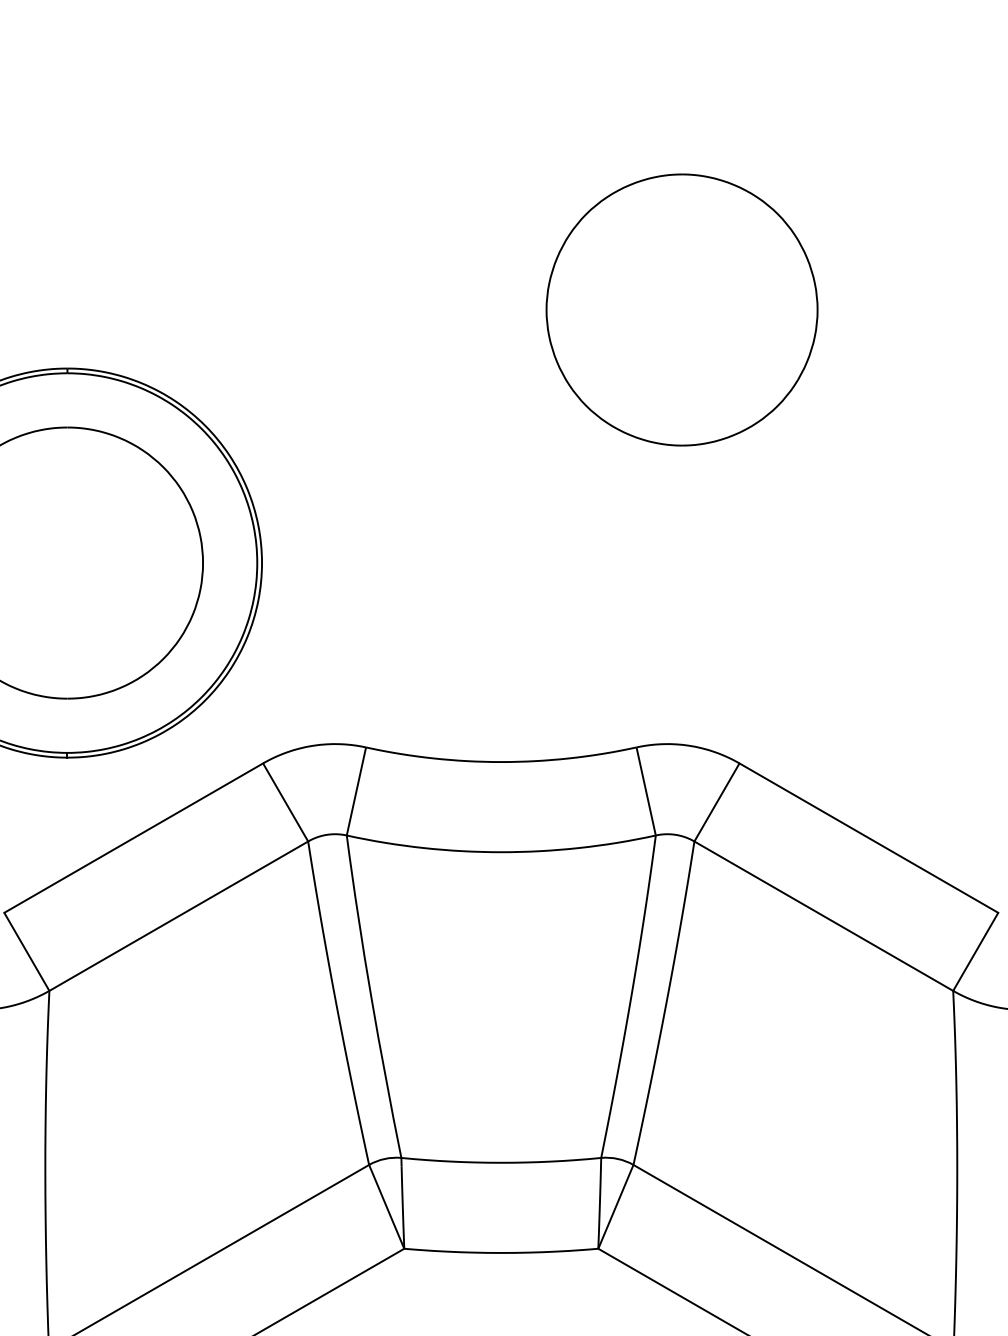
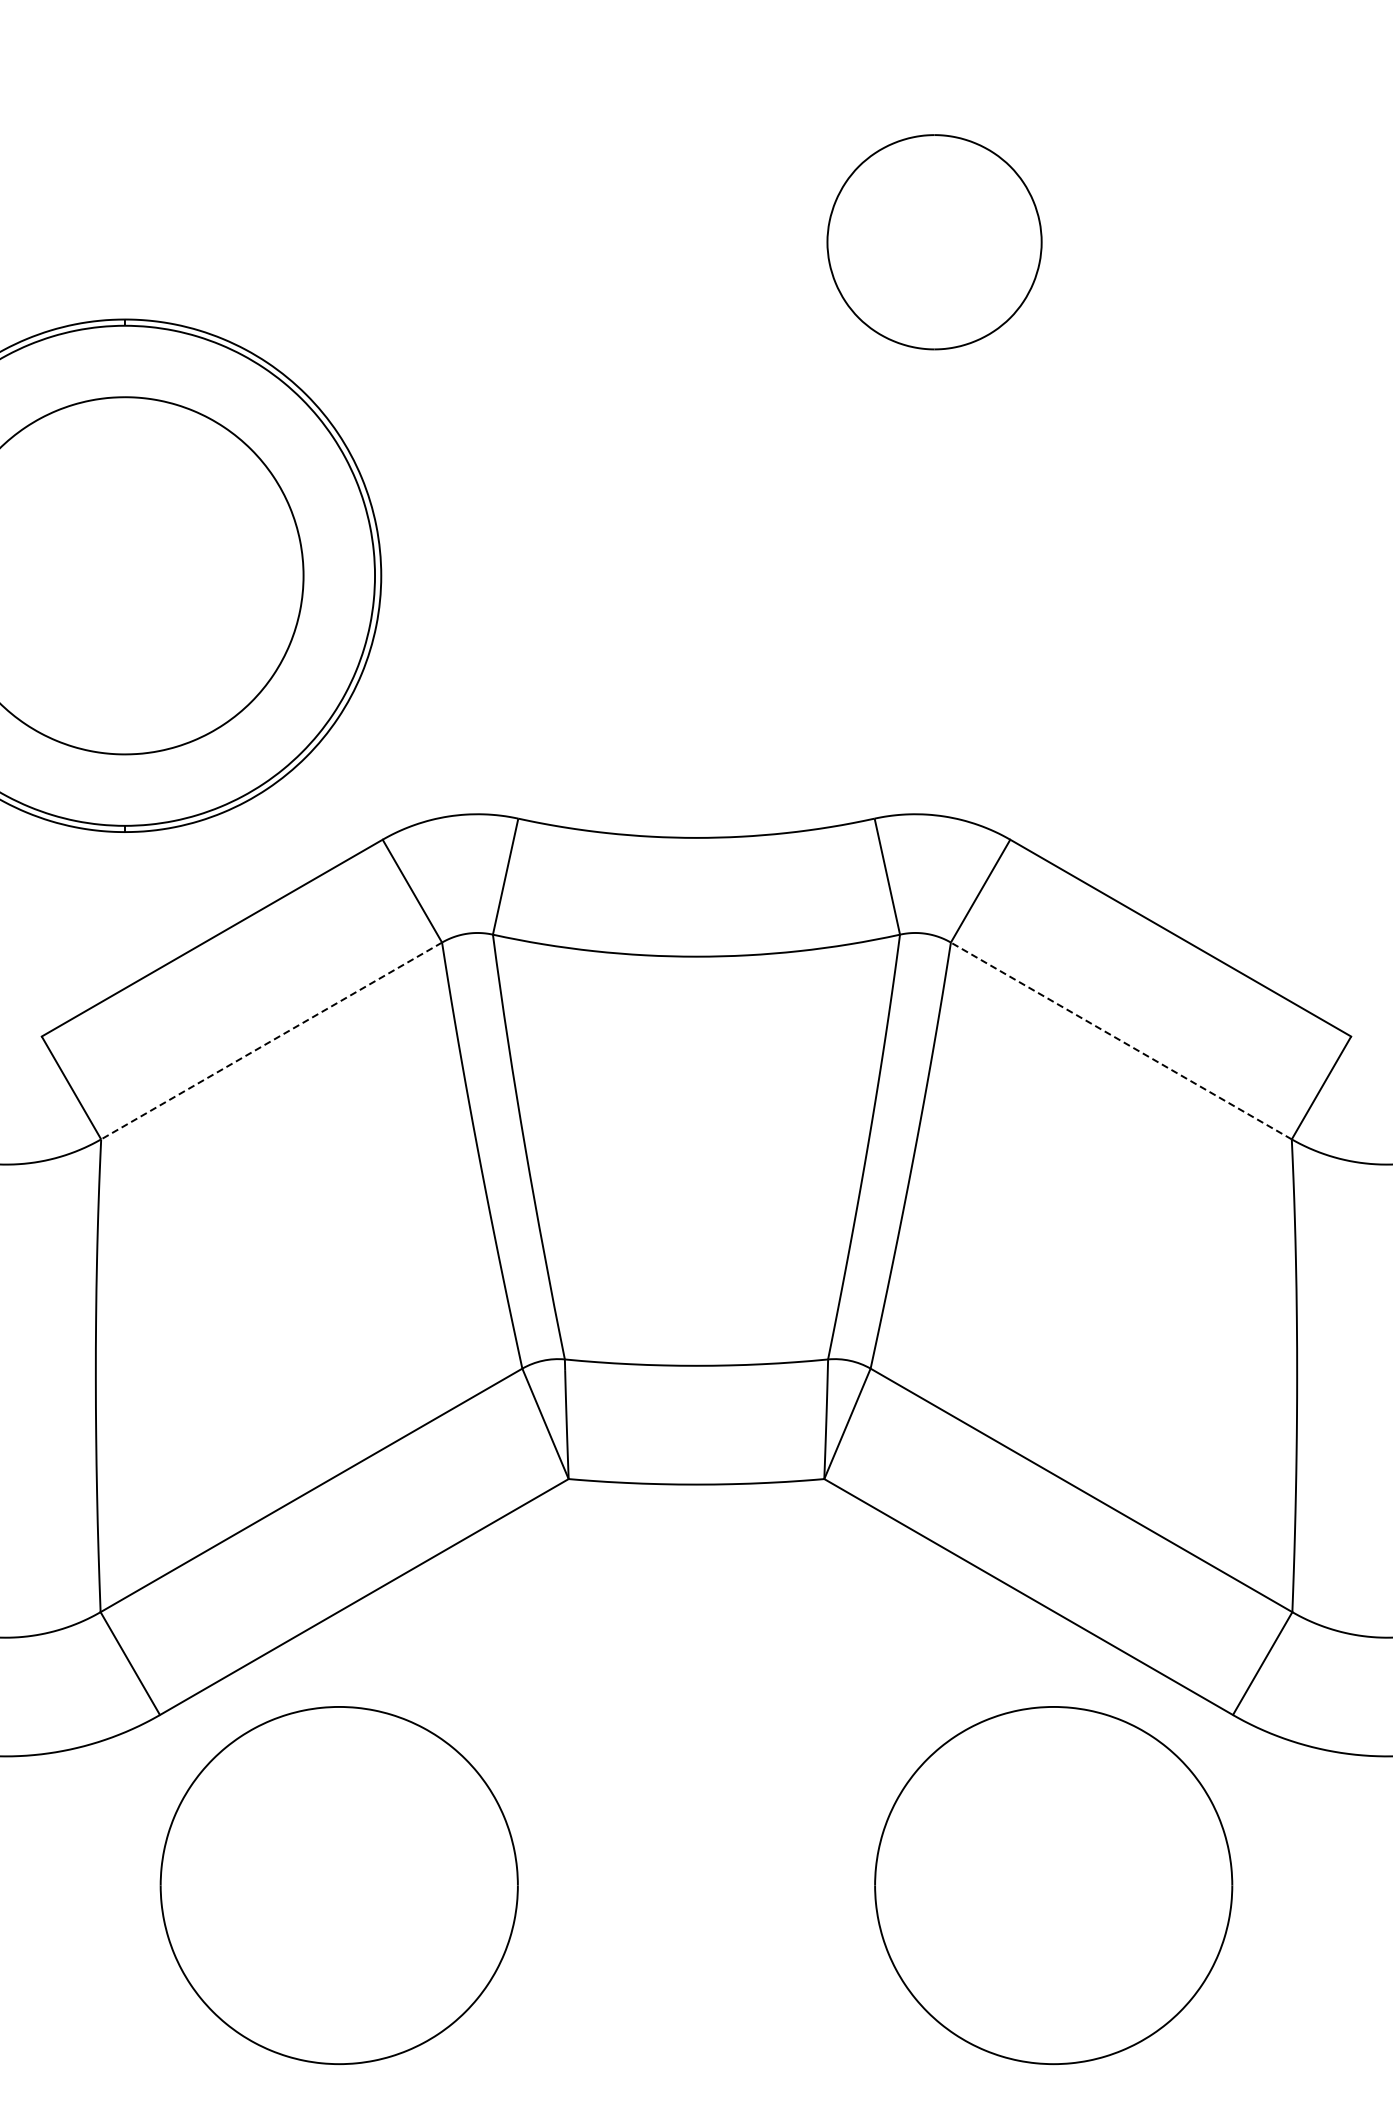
part: (681, 309) -> (934, 241), size x0.6
line: (178, 915) -> (271, 1040), solid -> dashed
line: (823, 915) -> (1121, 1040), solid -> dashed

